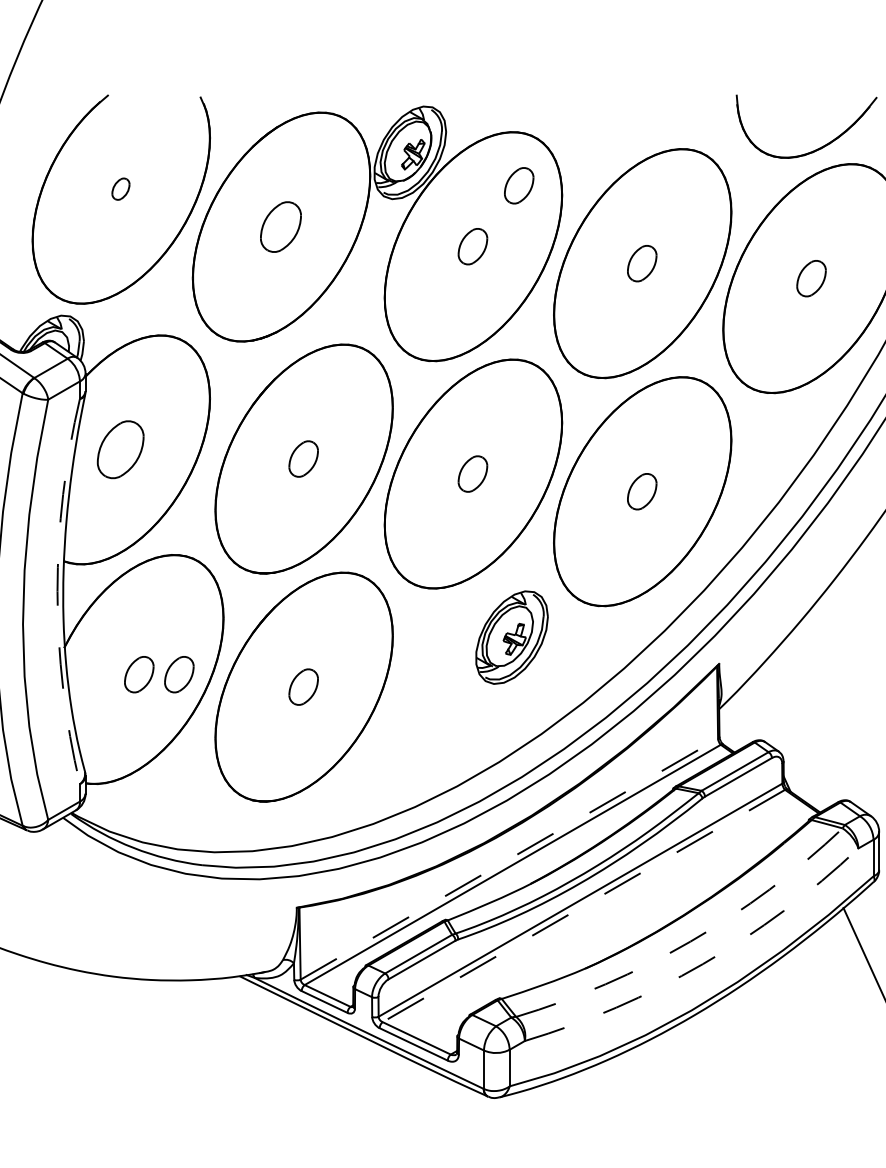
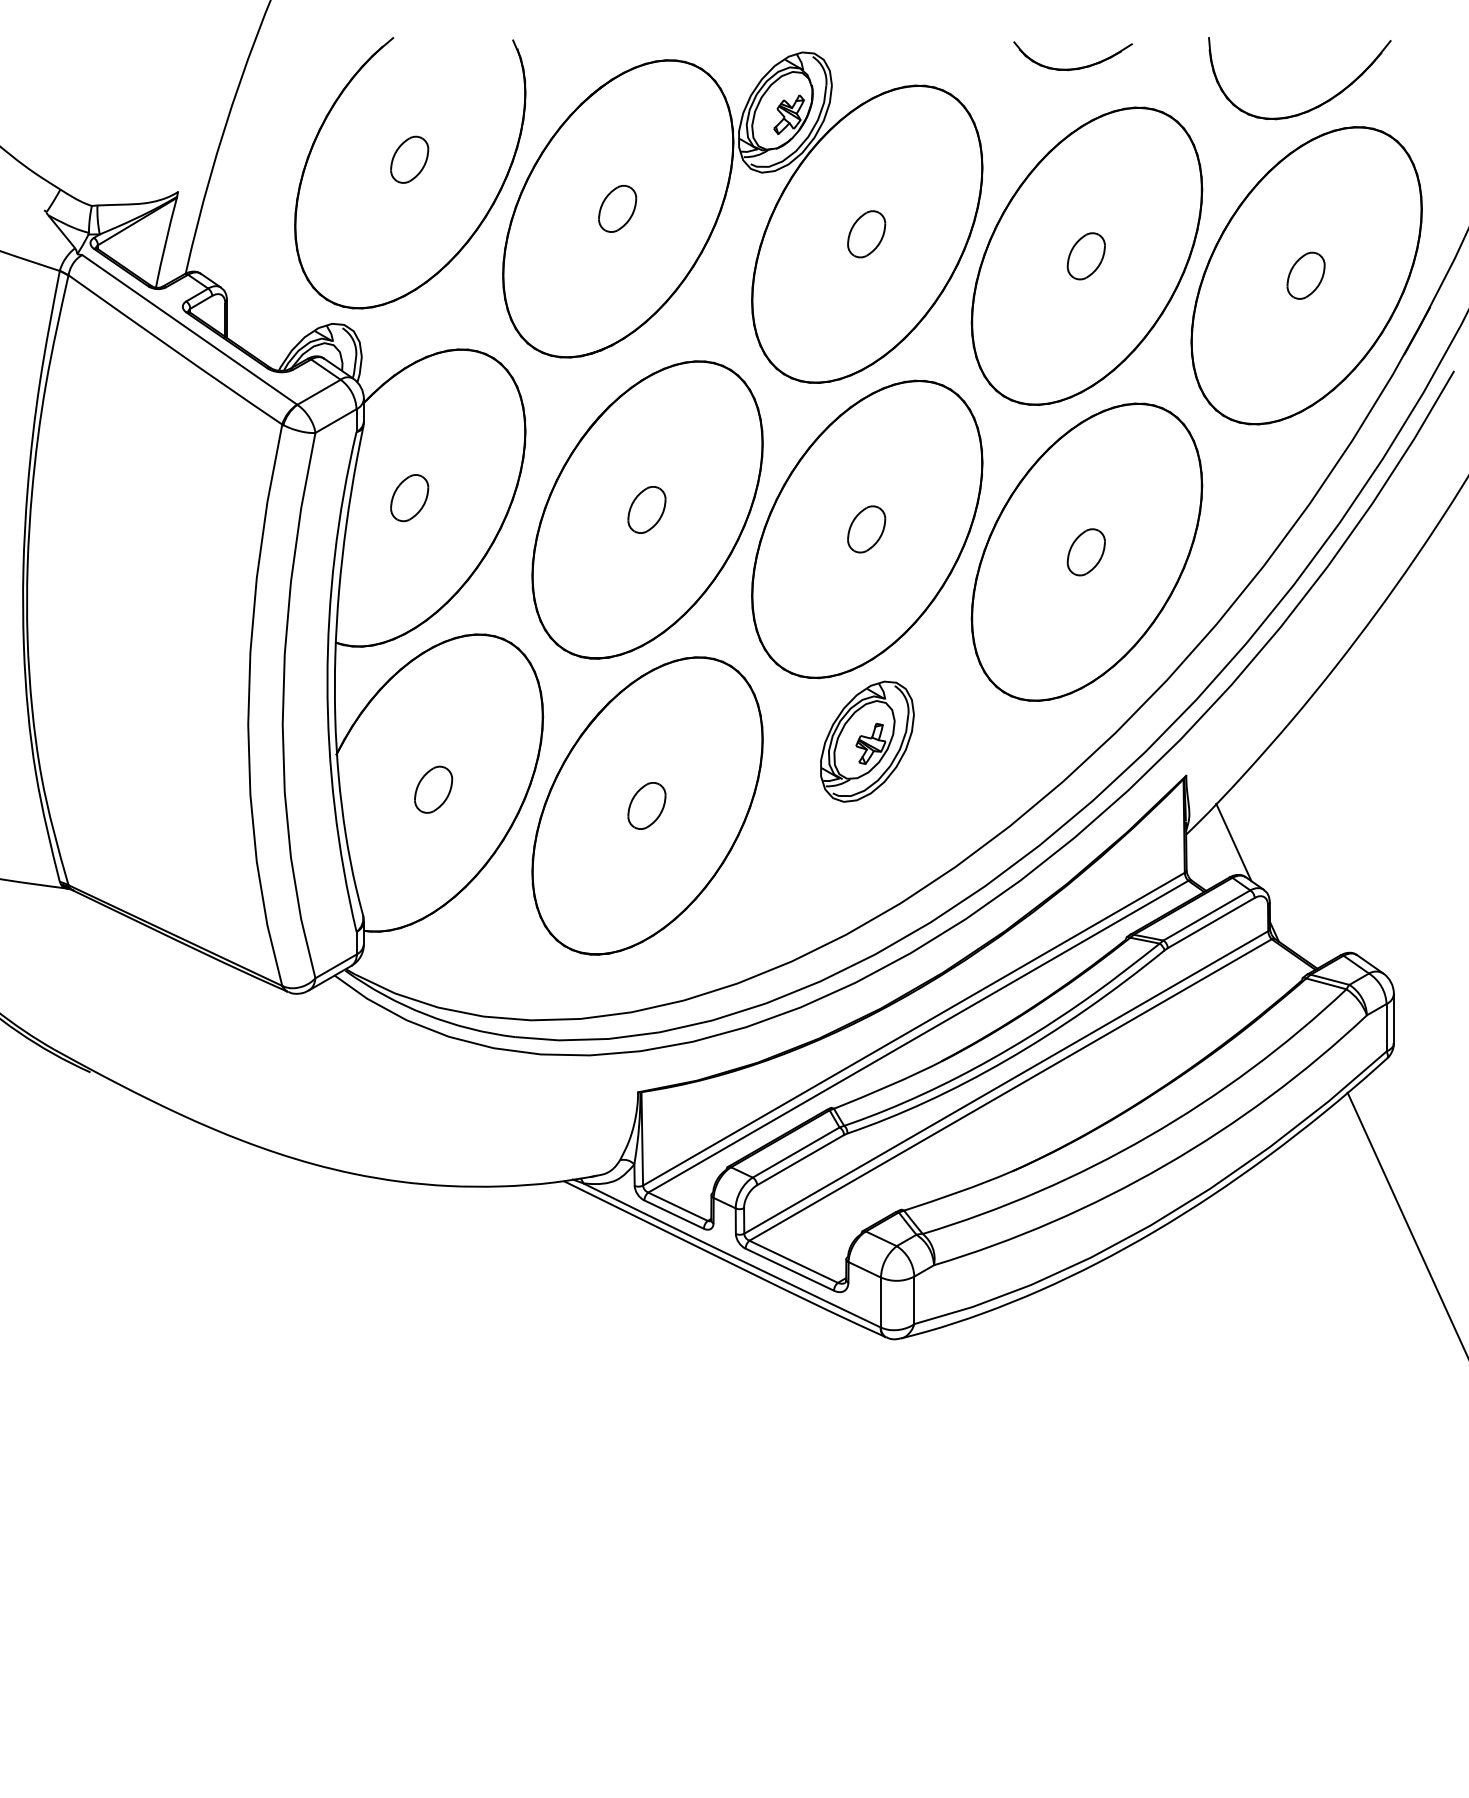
part: (634, 118) -> (1076, 67), added
part: (519, 185) -> (926, 155), removed
part: (120, 189) -> (409, 159), size x1.67
part: (280, 226) -> (617, 208), size x0.71
part: (120, 450) -> (409, 498), size x0.62
arc: (57, 591) -> (327, 681), dashed -> solid
part: (512, 637) -> (867, 741), moved
part: (179, 674) -> (485, 789), removed
line: (755, 715) -> (1233, 842), added
line: (509, 859) -> (913, 1029), dashed -> solid
line: (583, 906) -> (1010, 1090), dashed -> solid
arc: (690, 941) -> (1148, 1136), dashed -> solid
arc: (703, 964) -> (1165, 1165), dashed -> solid

